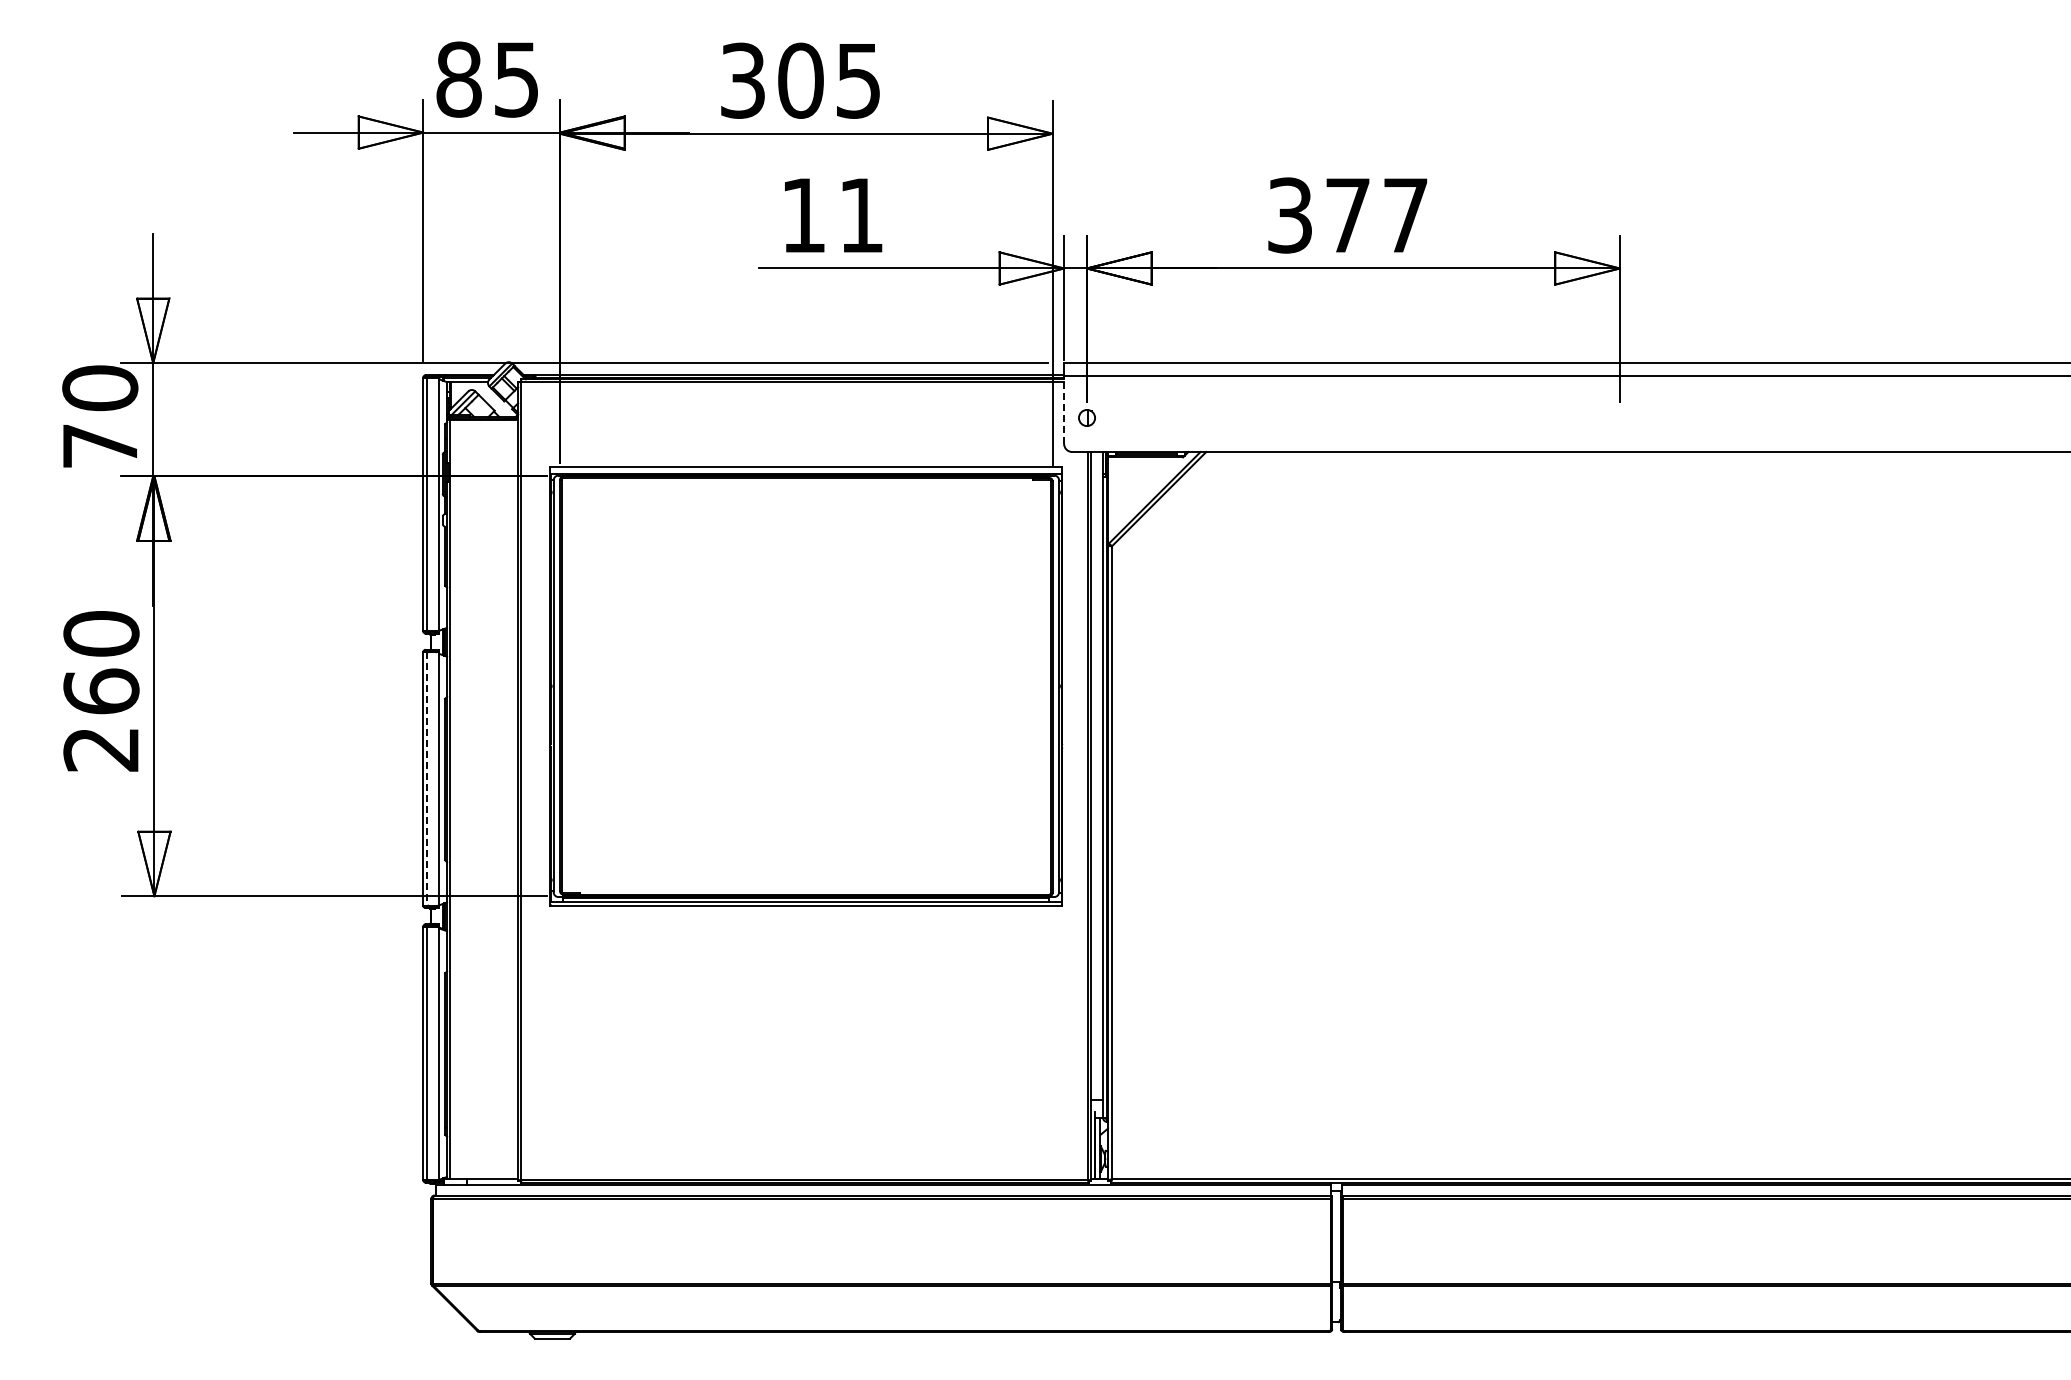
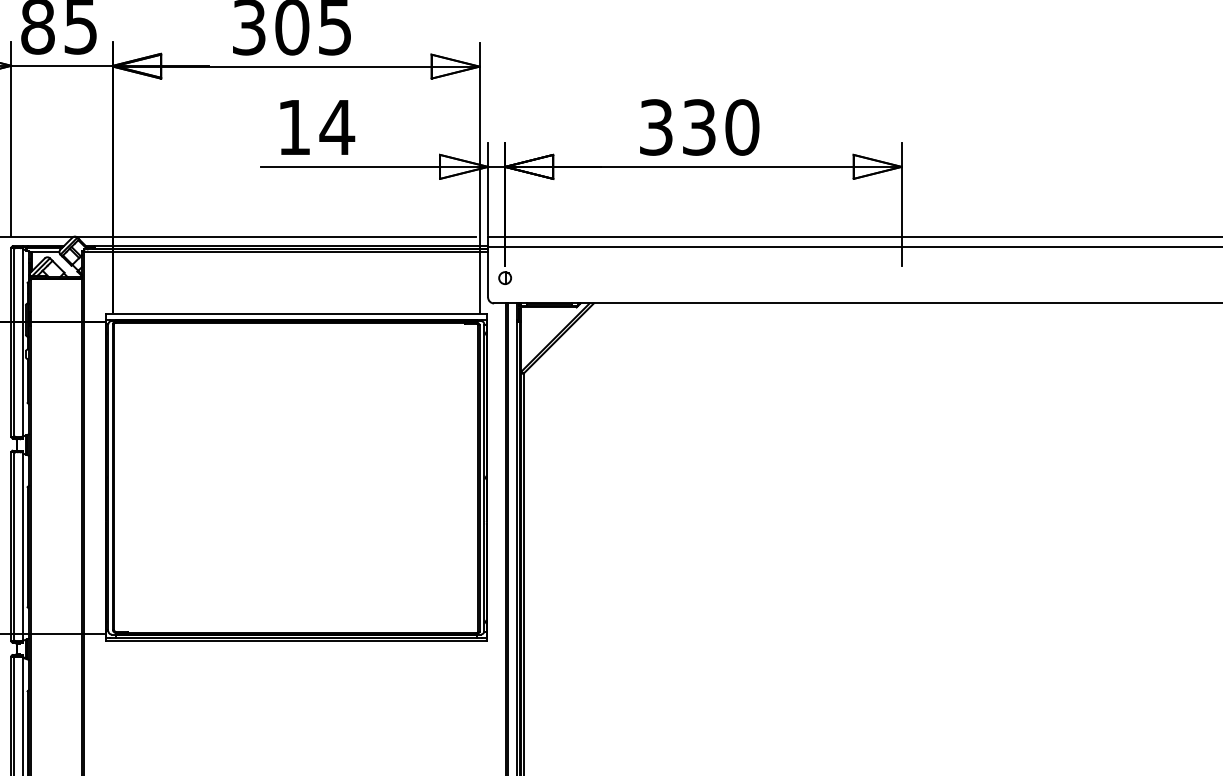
text: (861, 215) -> (337, 127), 11 -> 14
text: (1377, 215) -> (721, 127), 377 -> 330
line: (1064, 409) -> (488, 271), dashed -> solid
line: (427, 778) -> (14, 546), dashed -> solid

